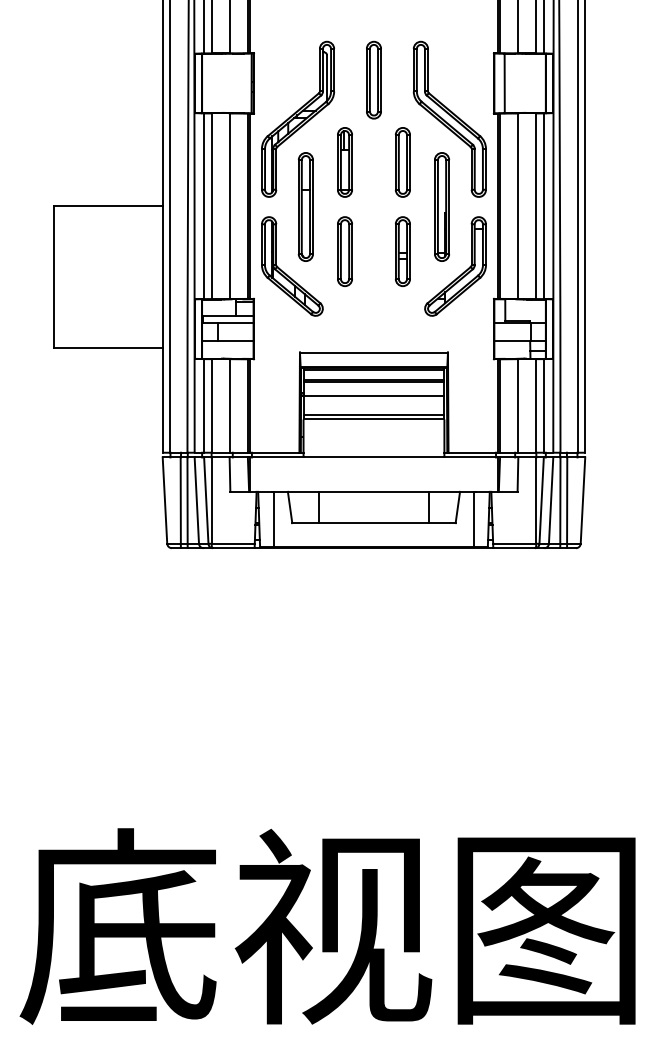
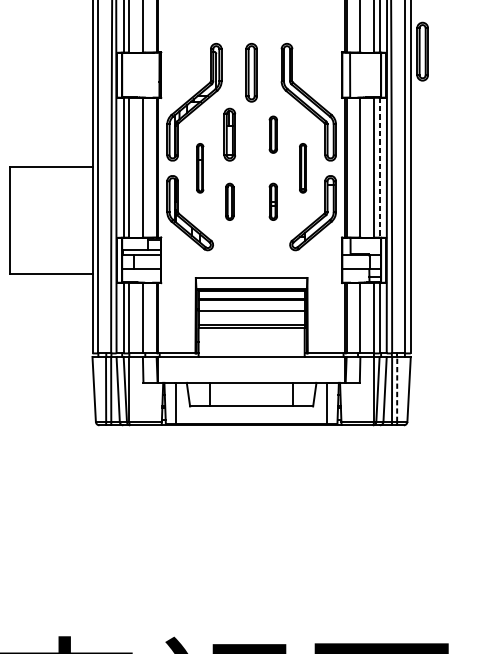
part: (600, 51) -> (422, 51), added
part: (402, 162) -> (273, 134), size x0.7
part: (305, 206) -> (200, 167), size x0.6
part: (442, 206) -> (303, 167), size x0.6
line: (543, 206) -> (379, 167), solid -> dashed
part: (344, 251) -> (229, 201), size x0.7
part: (402, 251) -> (273, 201), size x0.7
line: (567, 500) -> (397, 389), solid -> dashed

